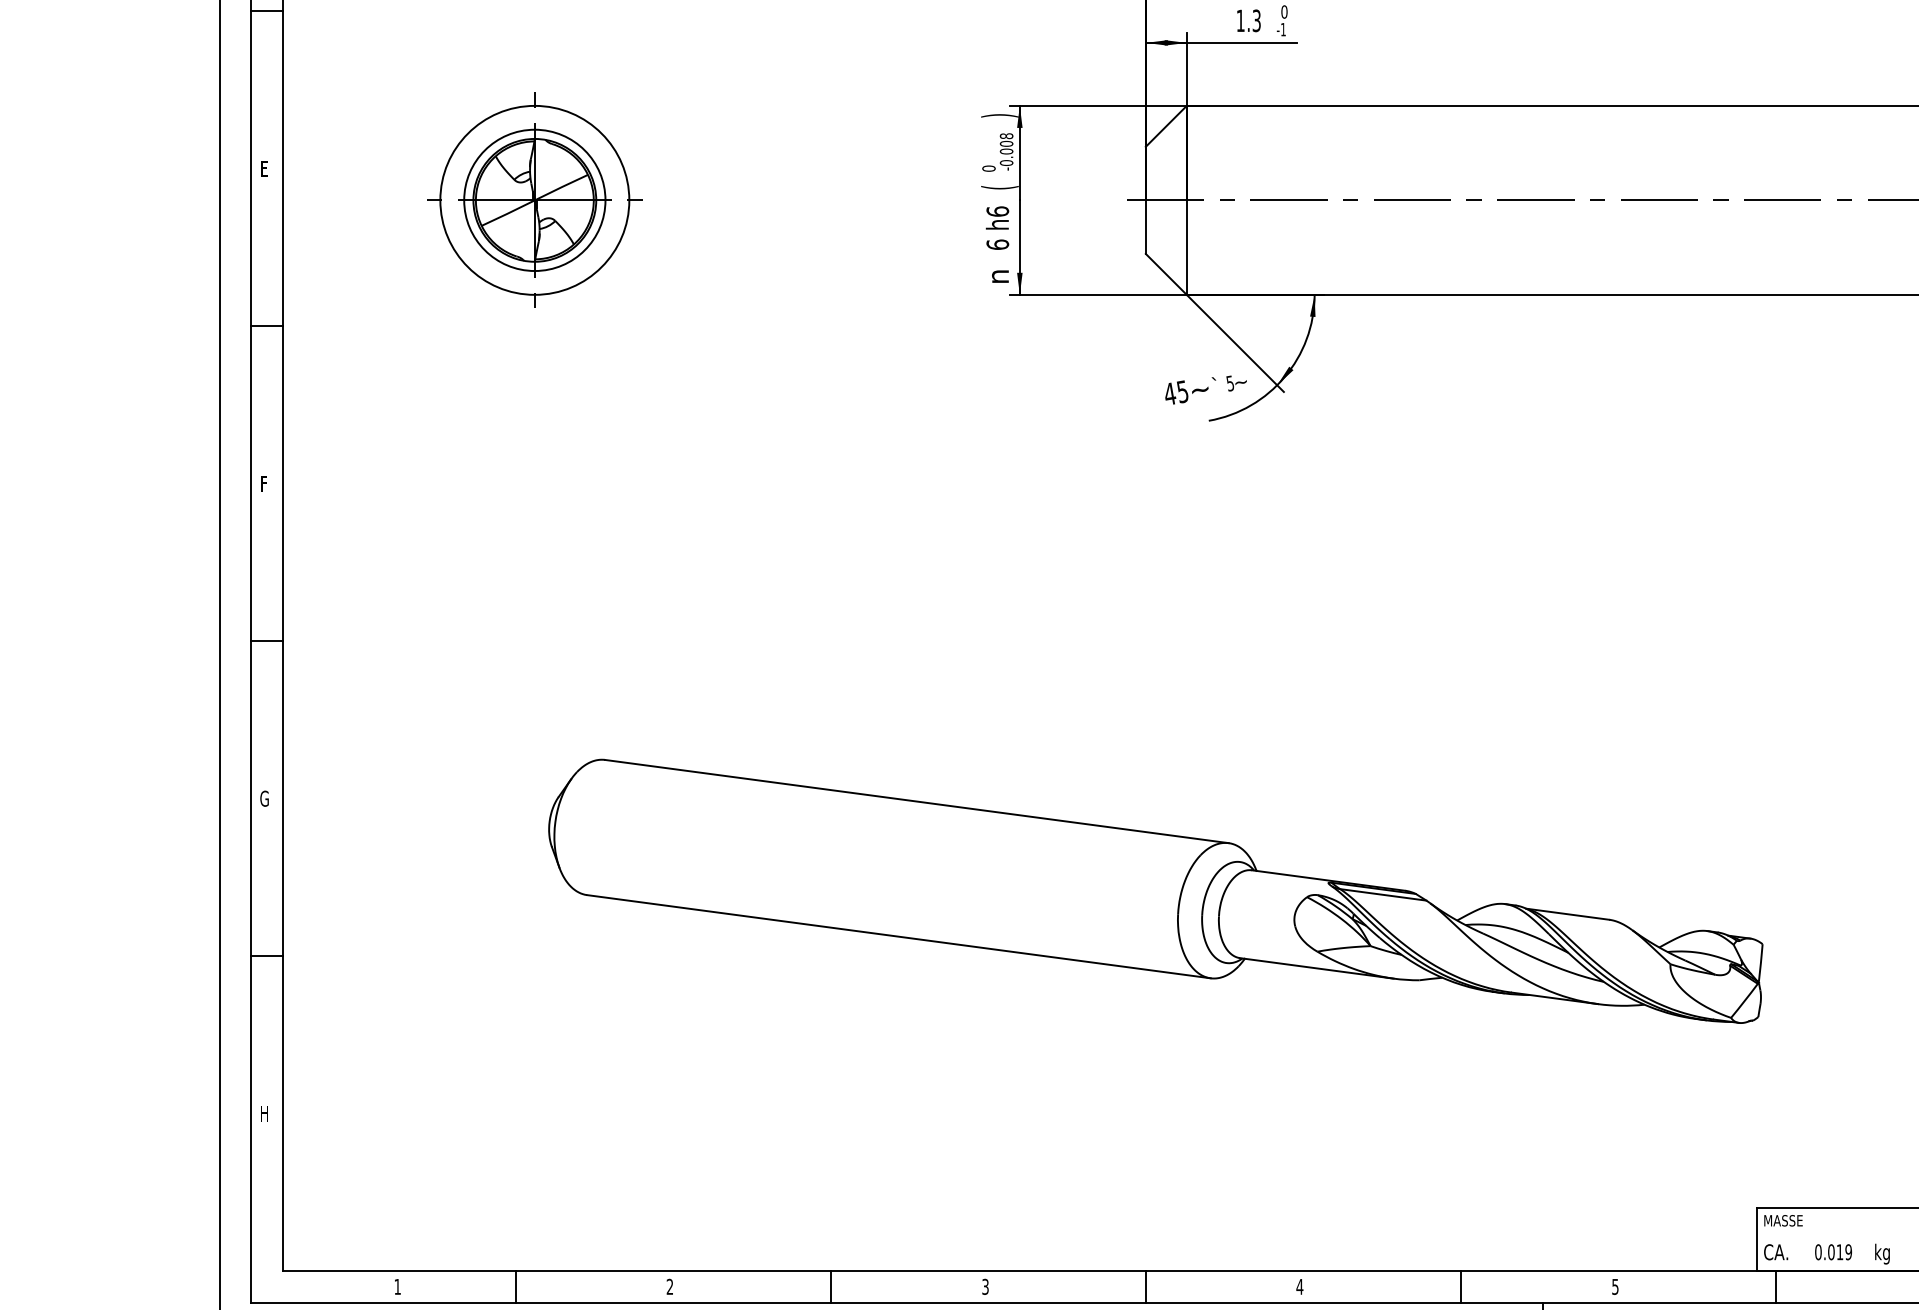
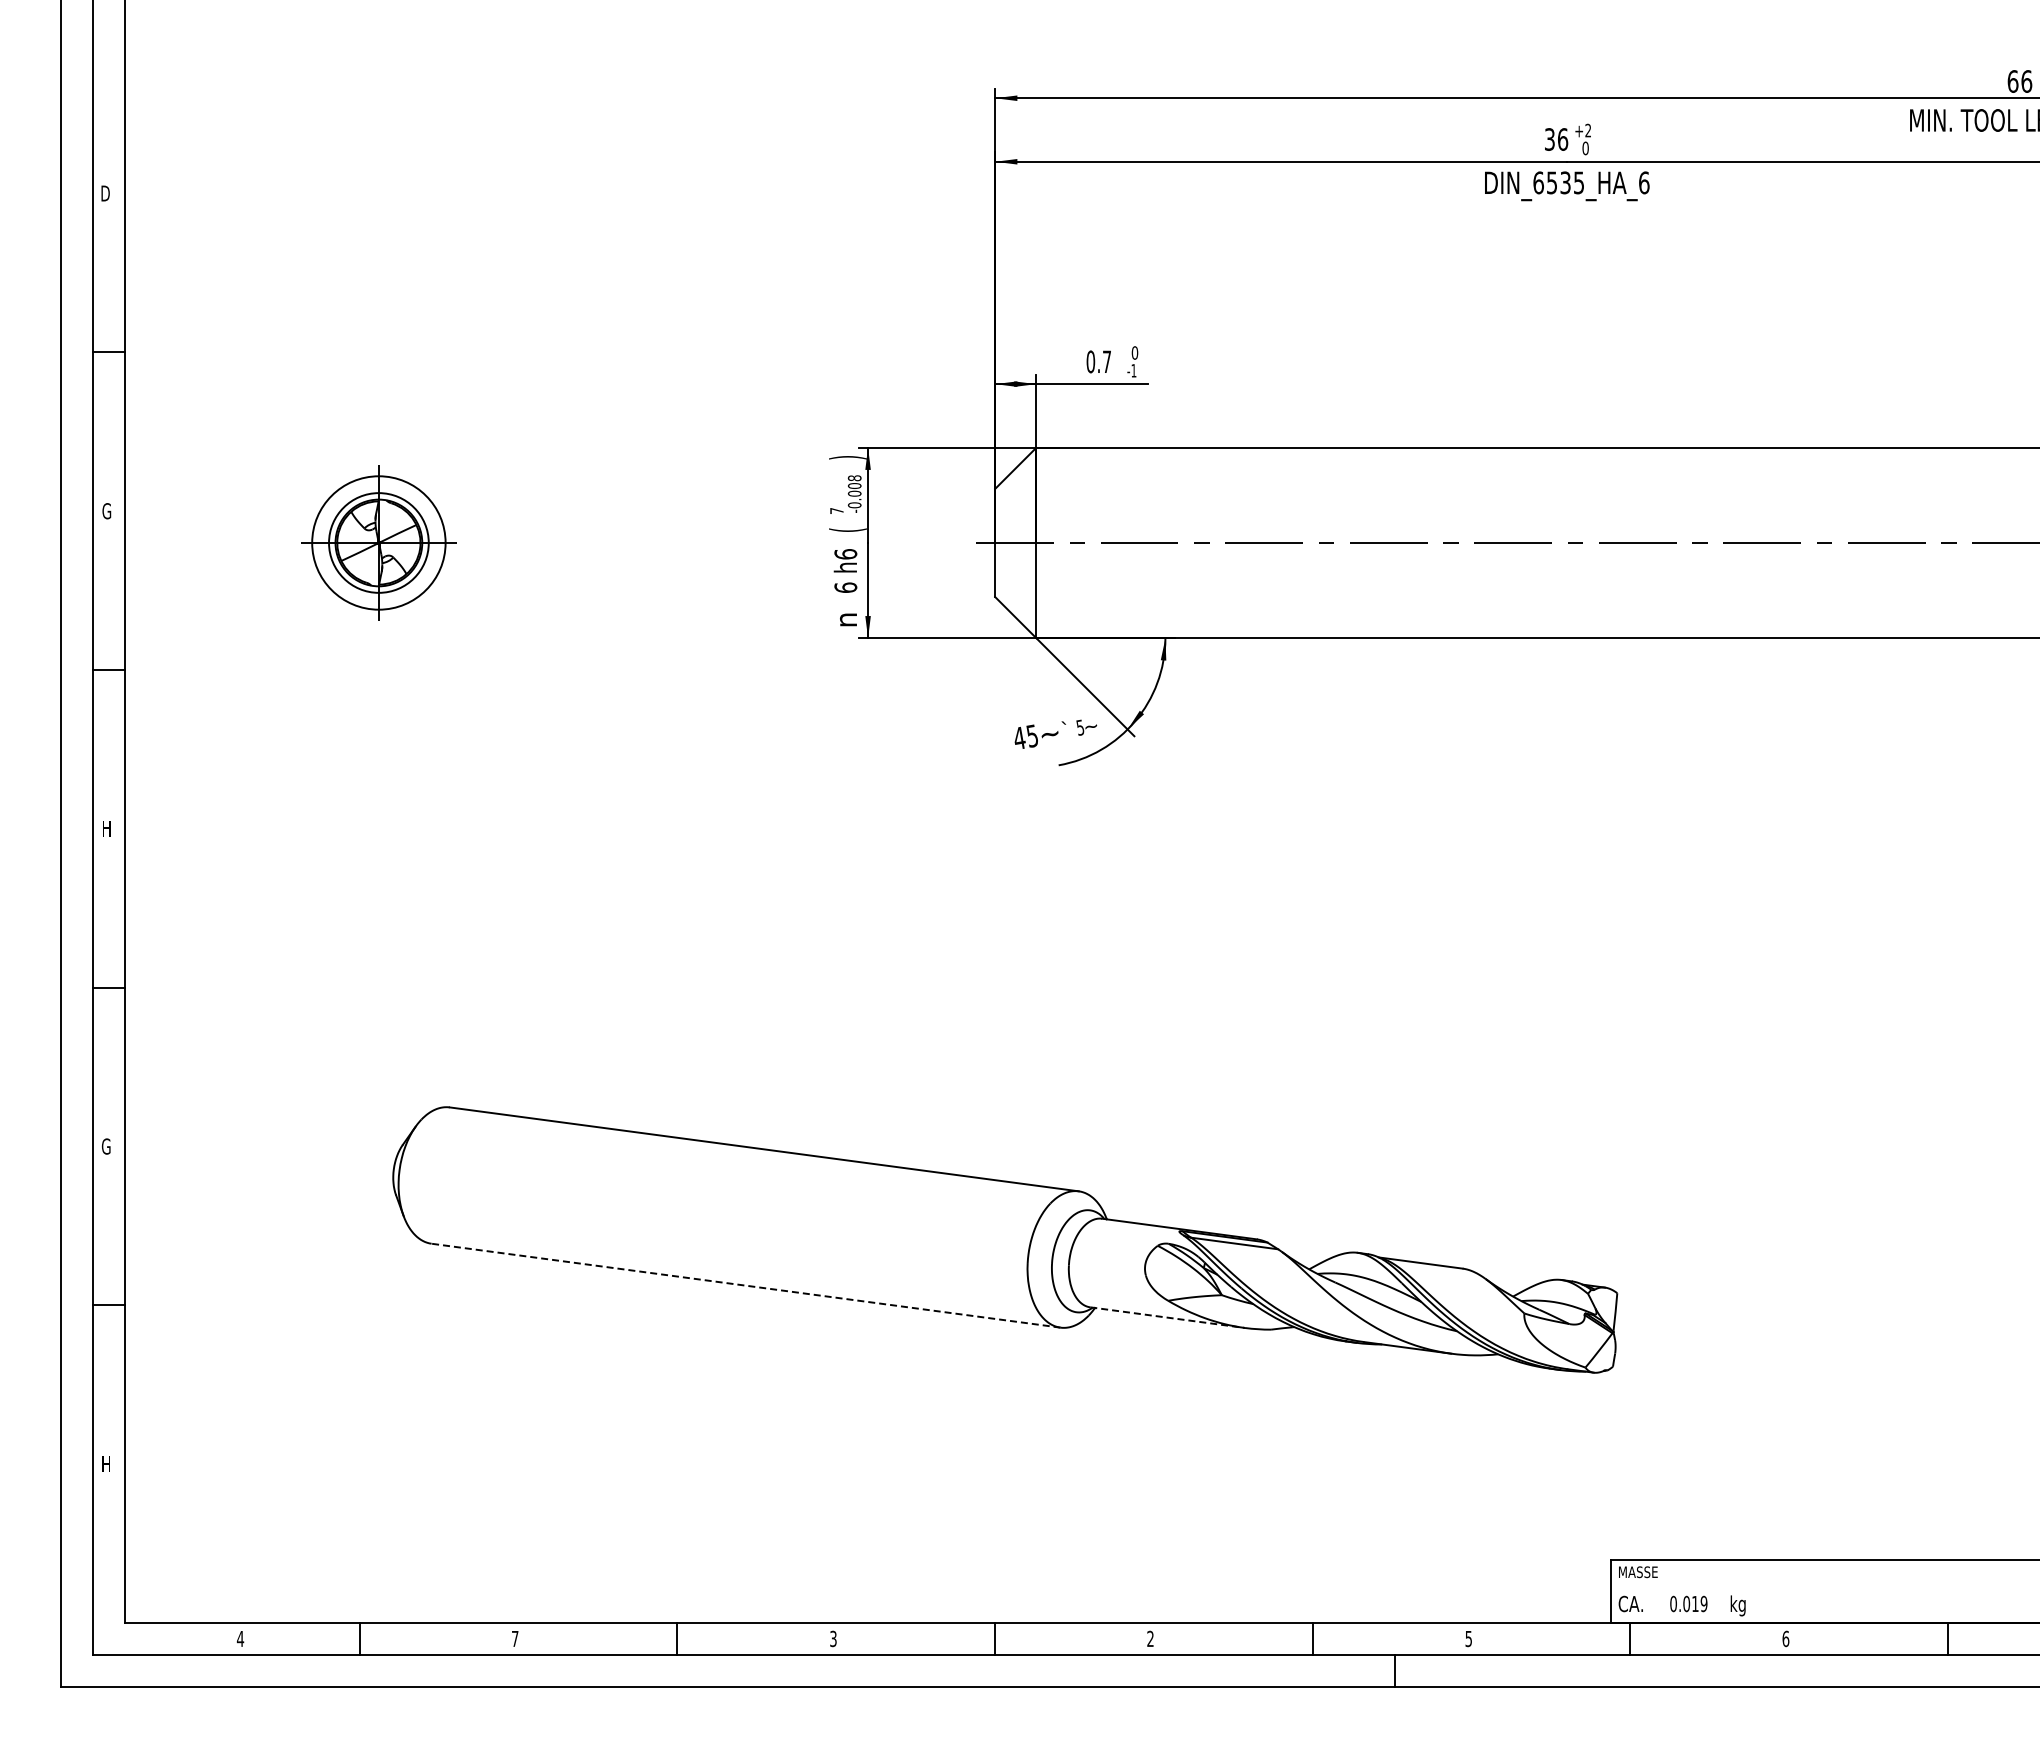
text: (1248, 20) -> (1098, 361), 1.3 -> 0.7
text: (988, 168) -> (836, 510), 0 -> 7
text: (264, 169) -> (106, 511), E -> G
part: (534, 199) -> (378, 542), size x0.7
text: (265, 483) -> (107, 828), F -> H
line: (898, 936) -> (745, 1285), solid -> dashed
line: (1317, 968) -> (1168, 1317), solid -> dashed
text: (397, 1286) -> (240, 1638), 1 -> 4
text: (669, 1286) -> (514, 1638), 2 -> 7
text: (1299, 1286) -> (1150, 1638), 4 -> 2

